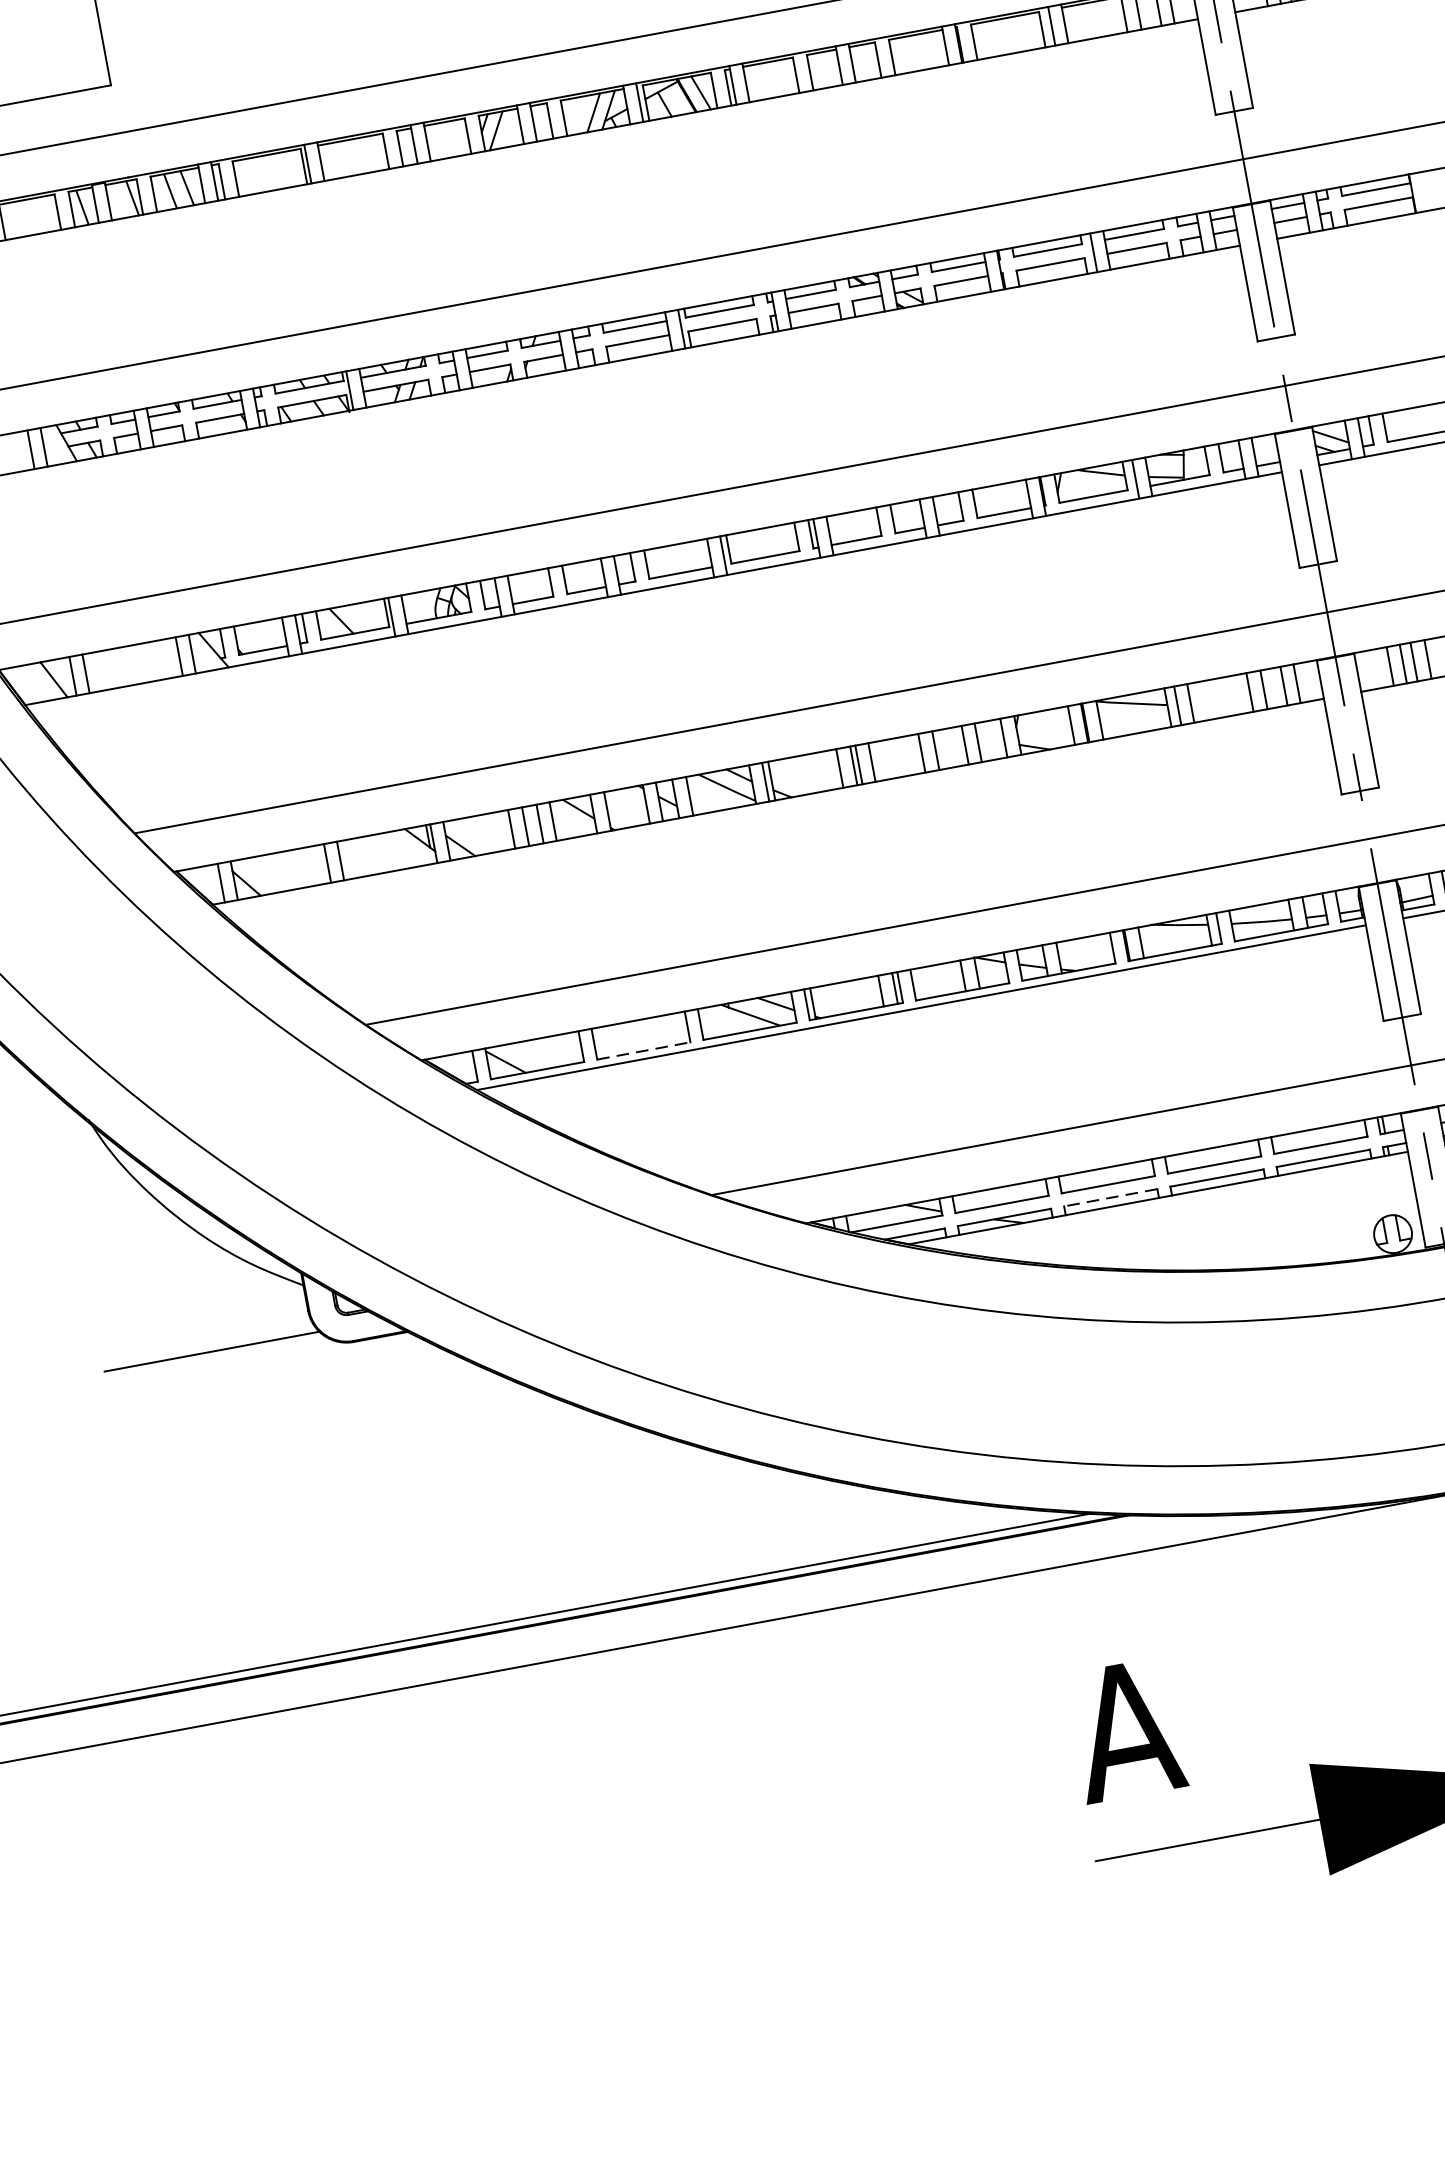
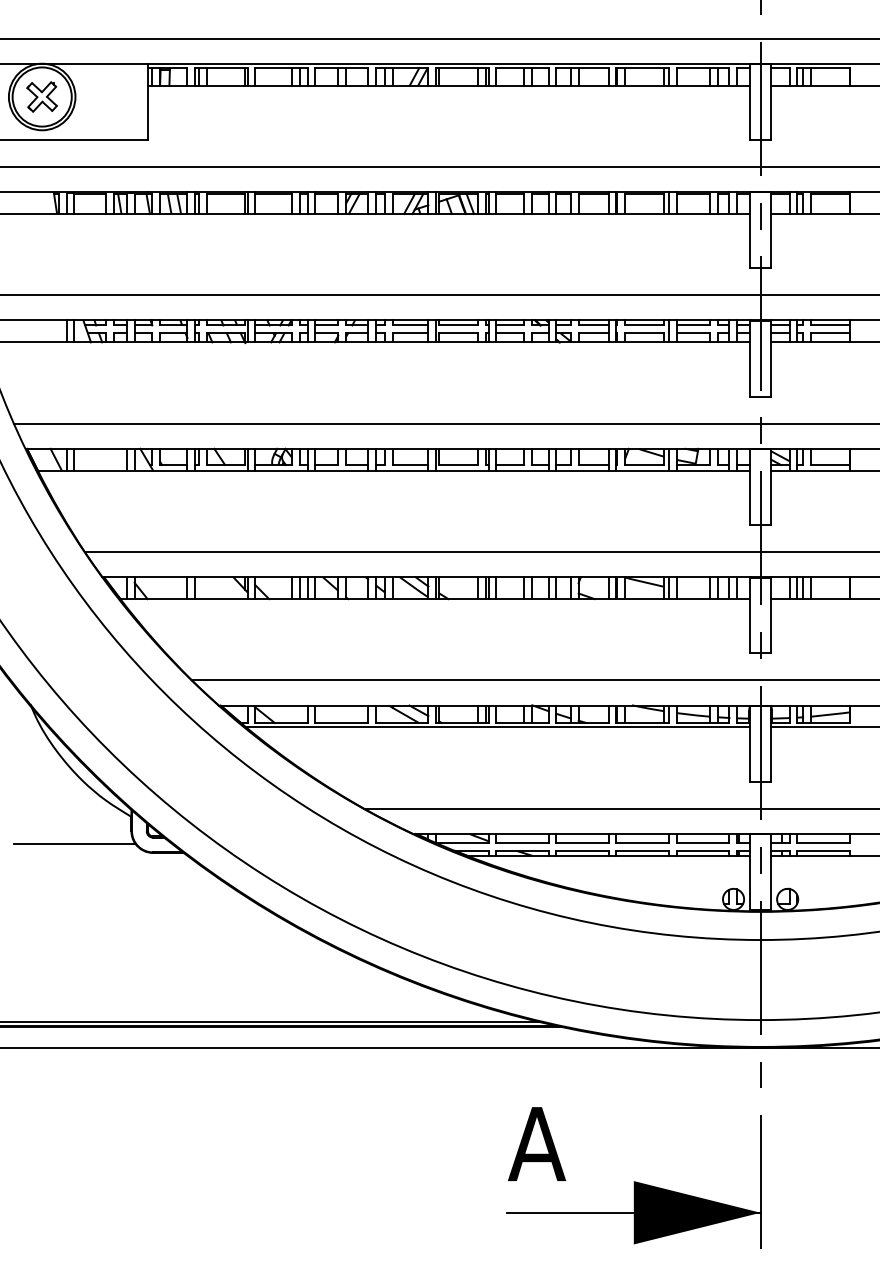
line: (645, 1049) -> (342, 722), dashed -> solid
line: (1110, 1197) -> (582, 850), dashed -> solid

